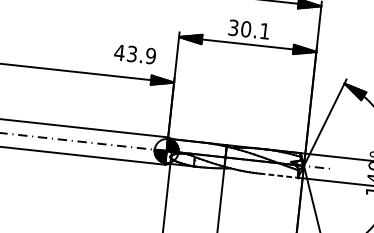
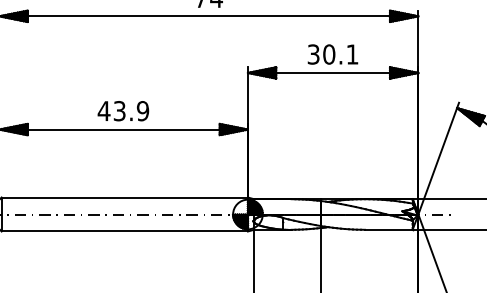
text: (135, 54) -> (123, 111), moved
line: (278, 175) -> (388, 229), dashed -> solid

